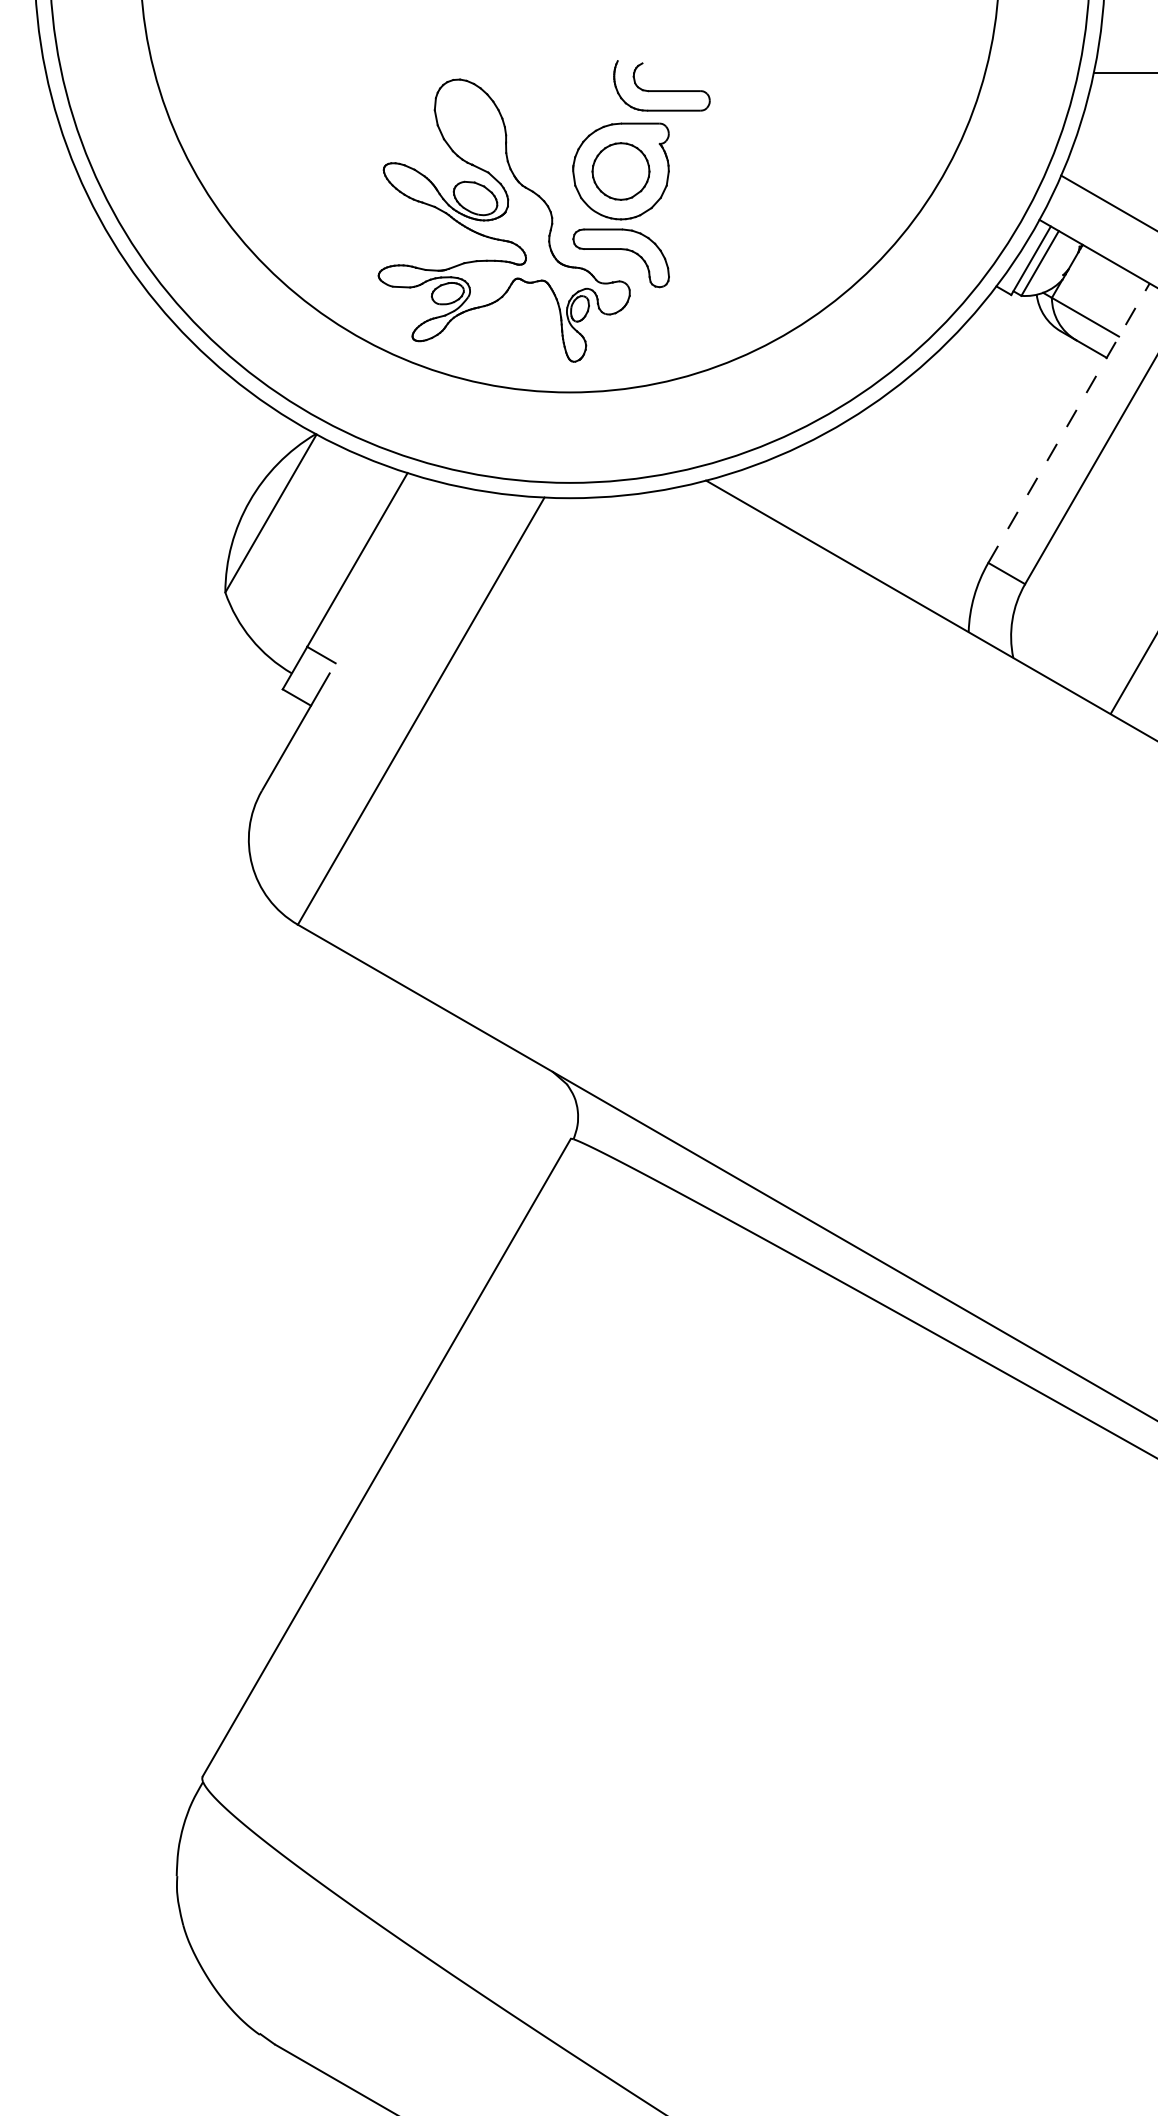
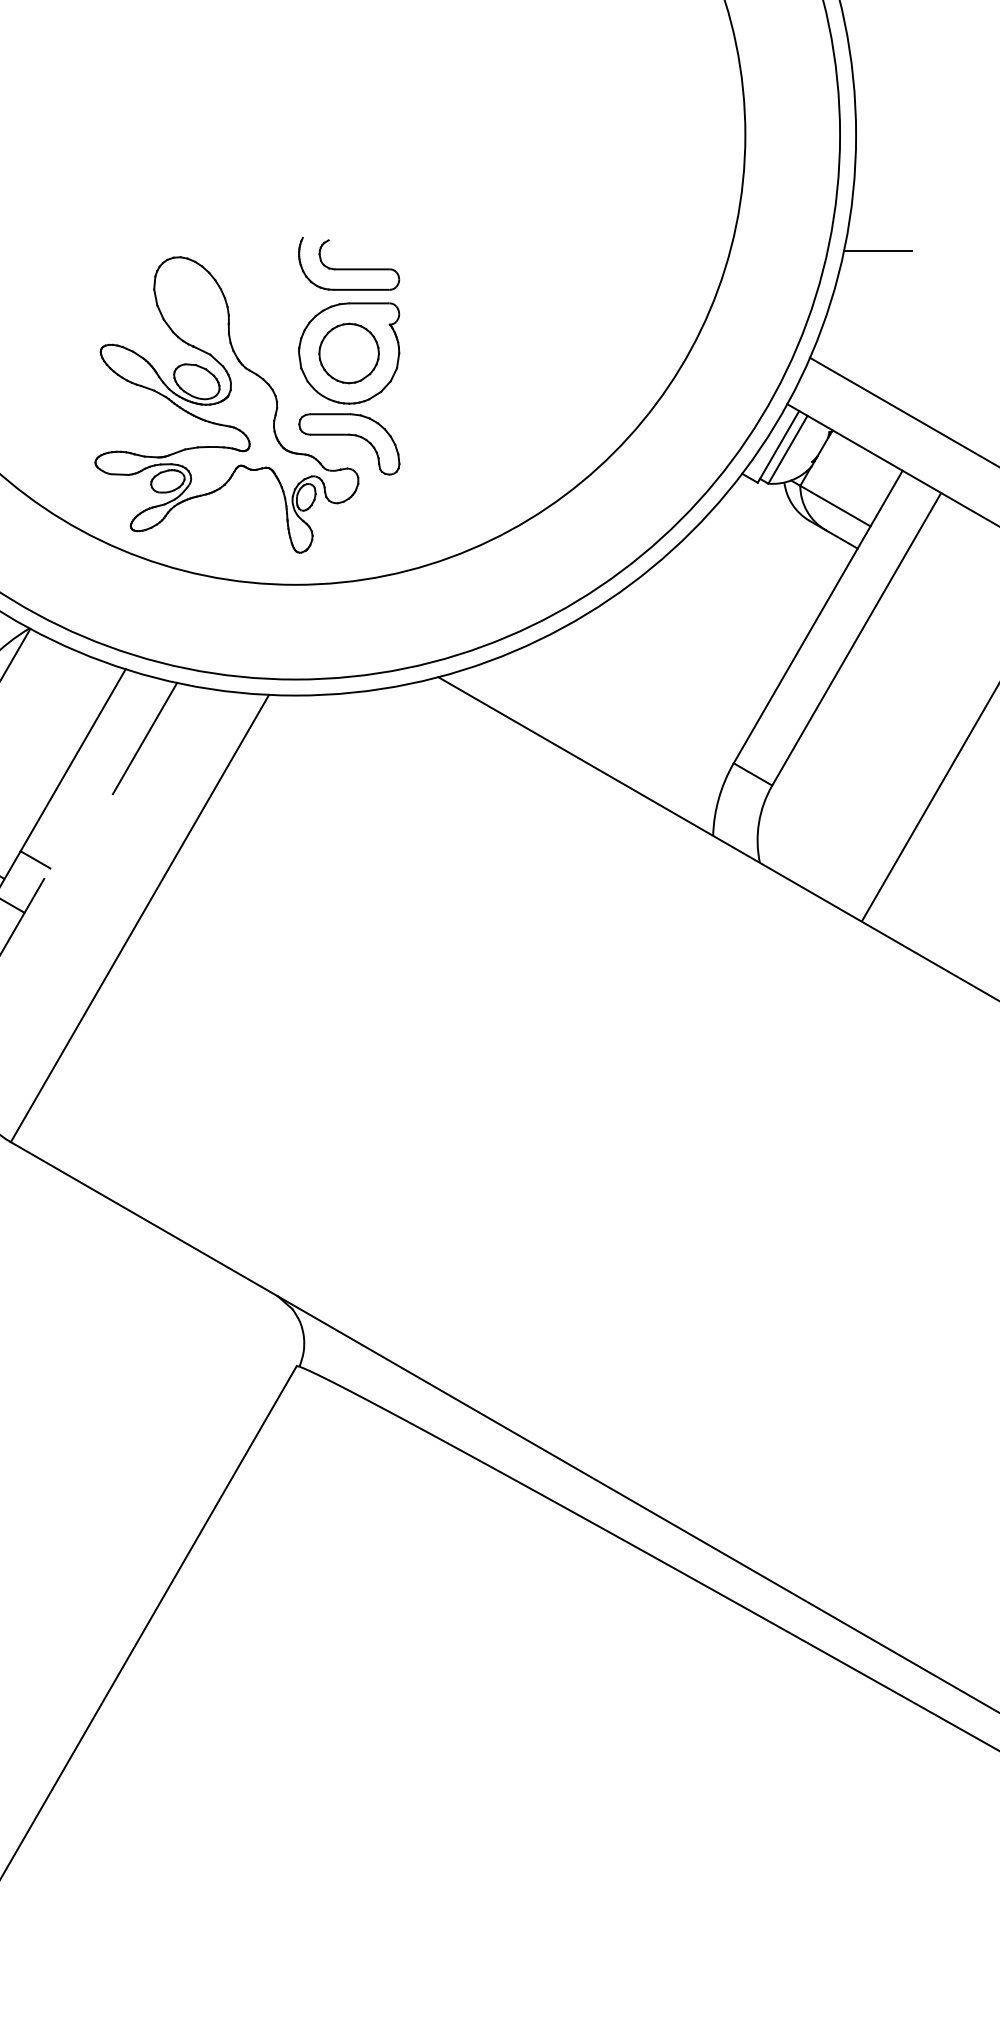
part: (661, 85) -> (348, 263), moved
line: (1069, 422) -> (818, 616), dashed -> solid
line: (425, 539) -> (144, 738), added

